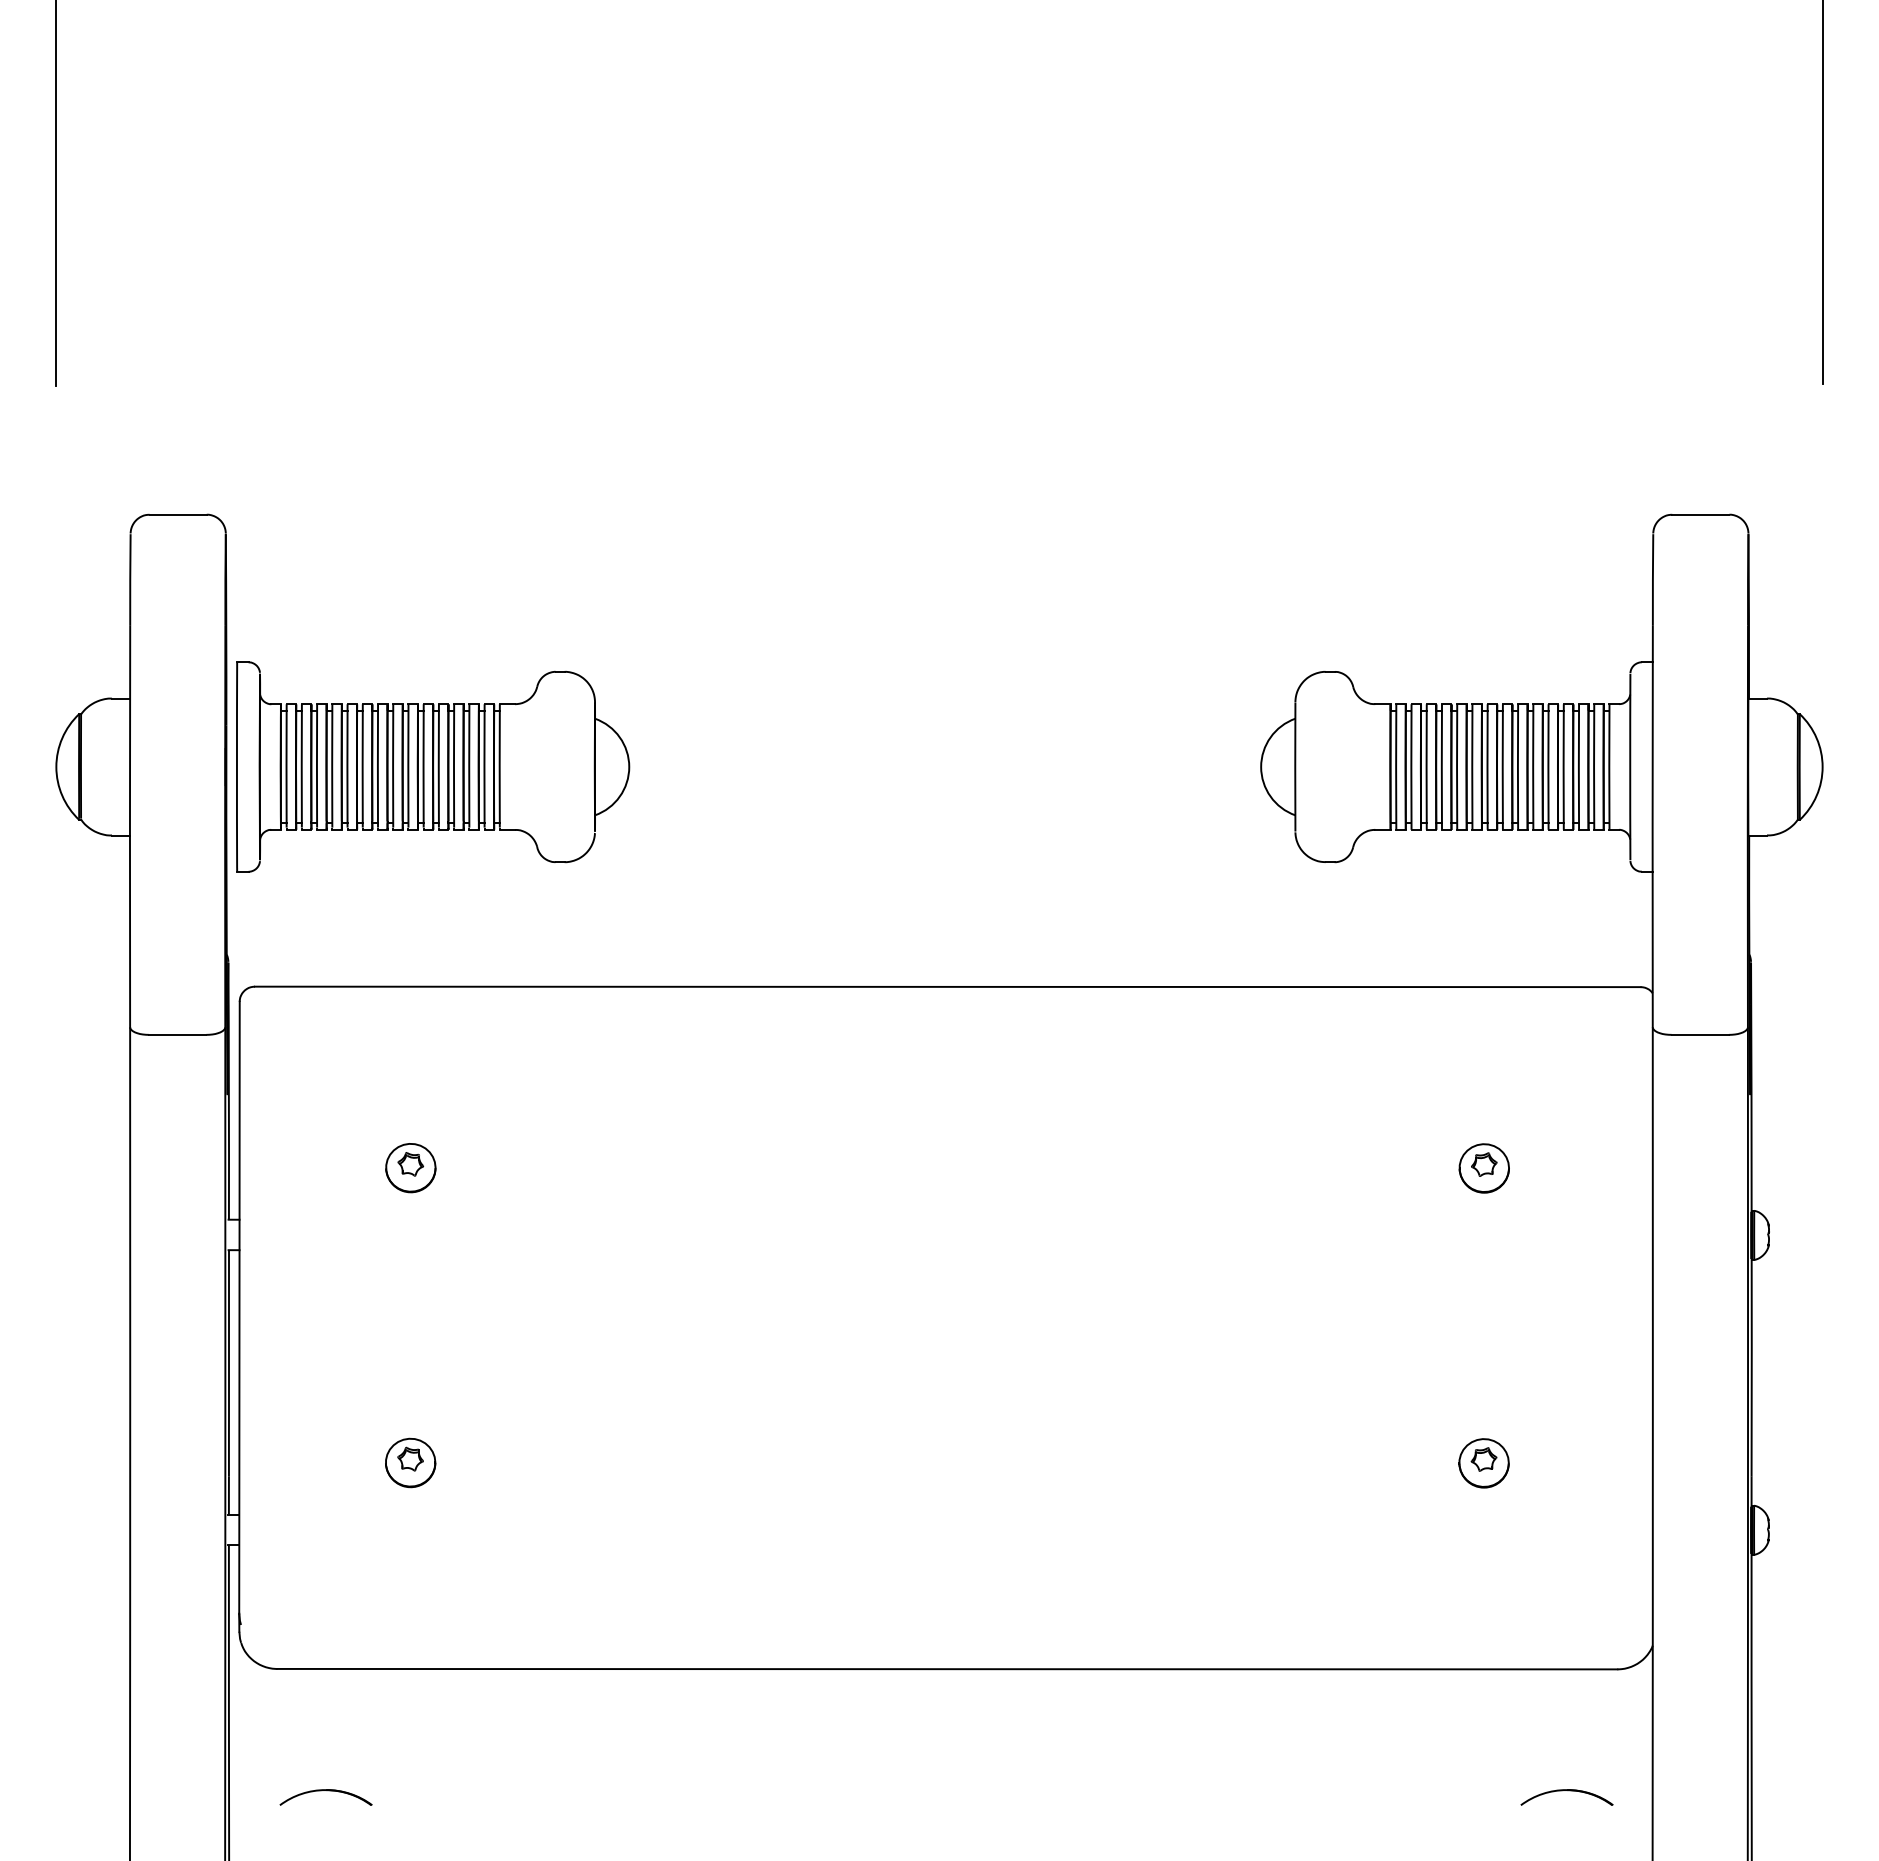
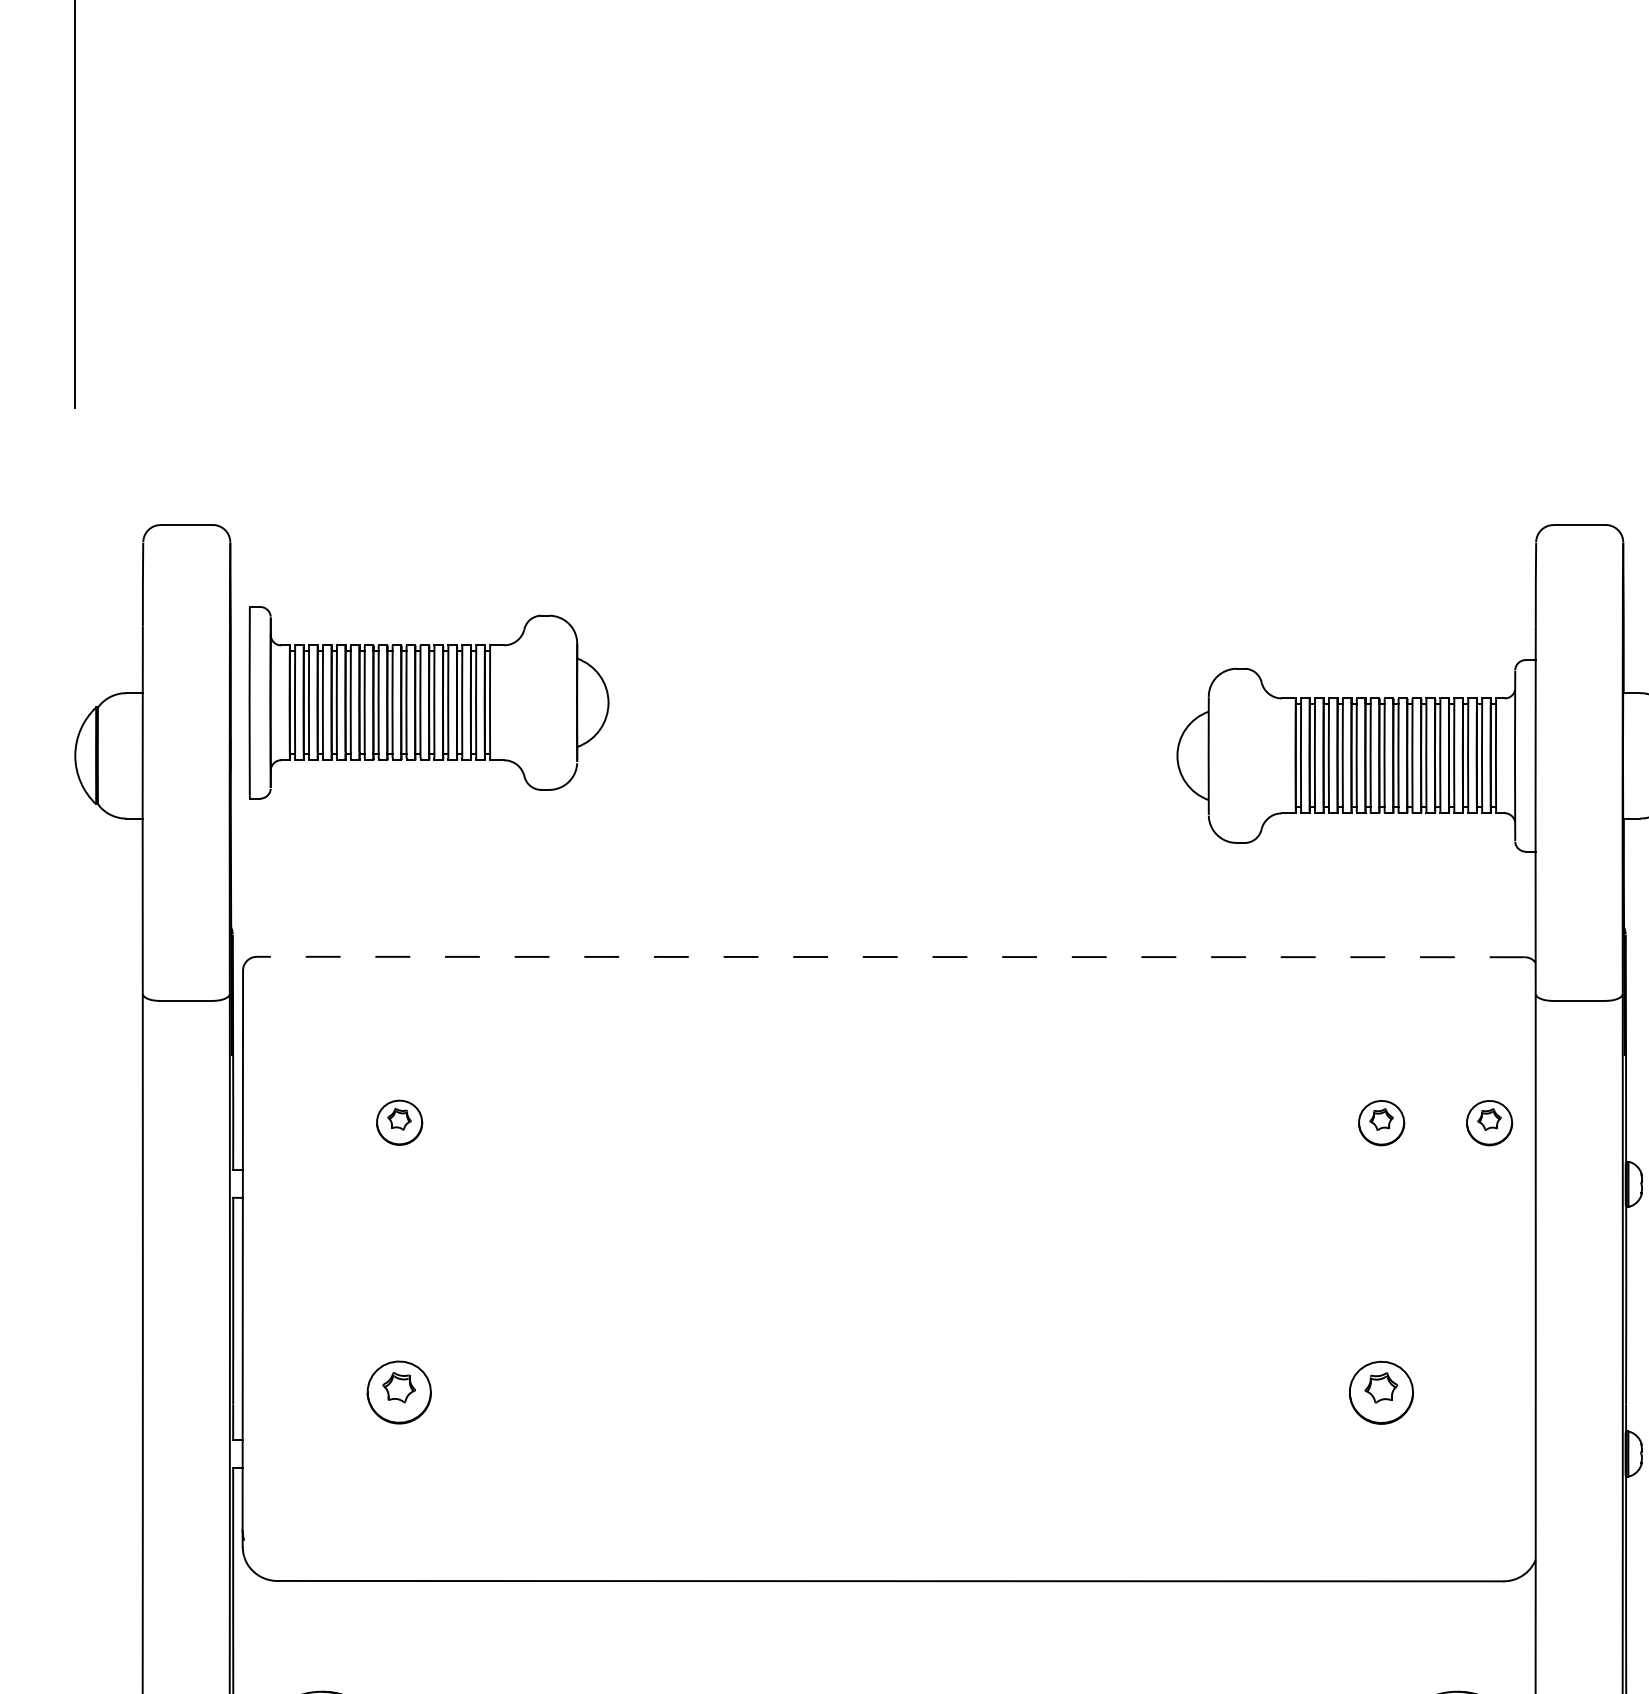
part: (433, 766) -> (429, 702), moved
line: (947, 986) -> (890, 956), solid -> dashed
part: (1601, 1168) -> (1488, 1123), added
part: (410, 1462) -> (399, 1392), size x1.4
part: (1483, 1463) -> (1380, 1393), size x1.4

